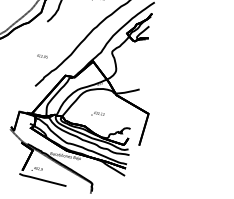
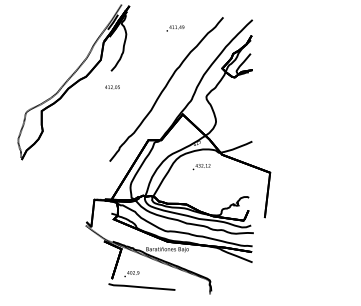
text: (42, 56) -> (112, 87), moved
text: (97, 114) -> (201, 167), moved

